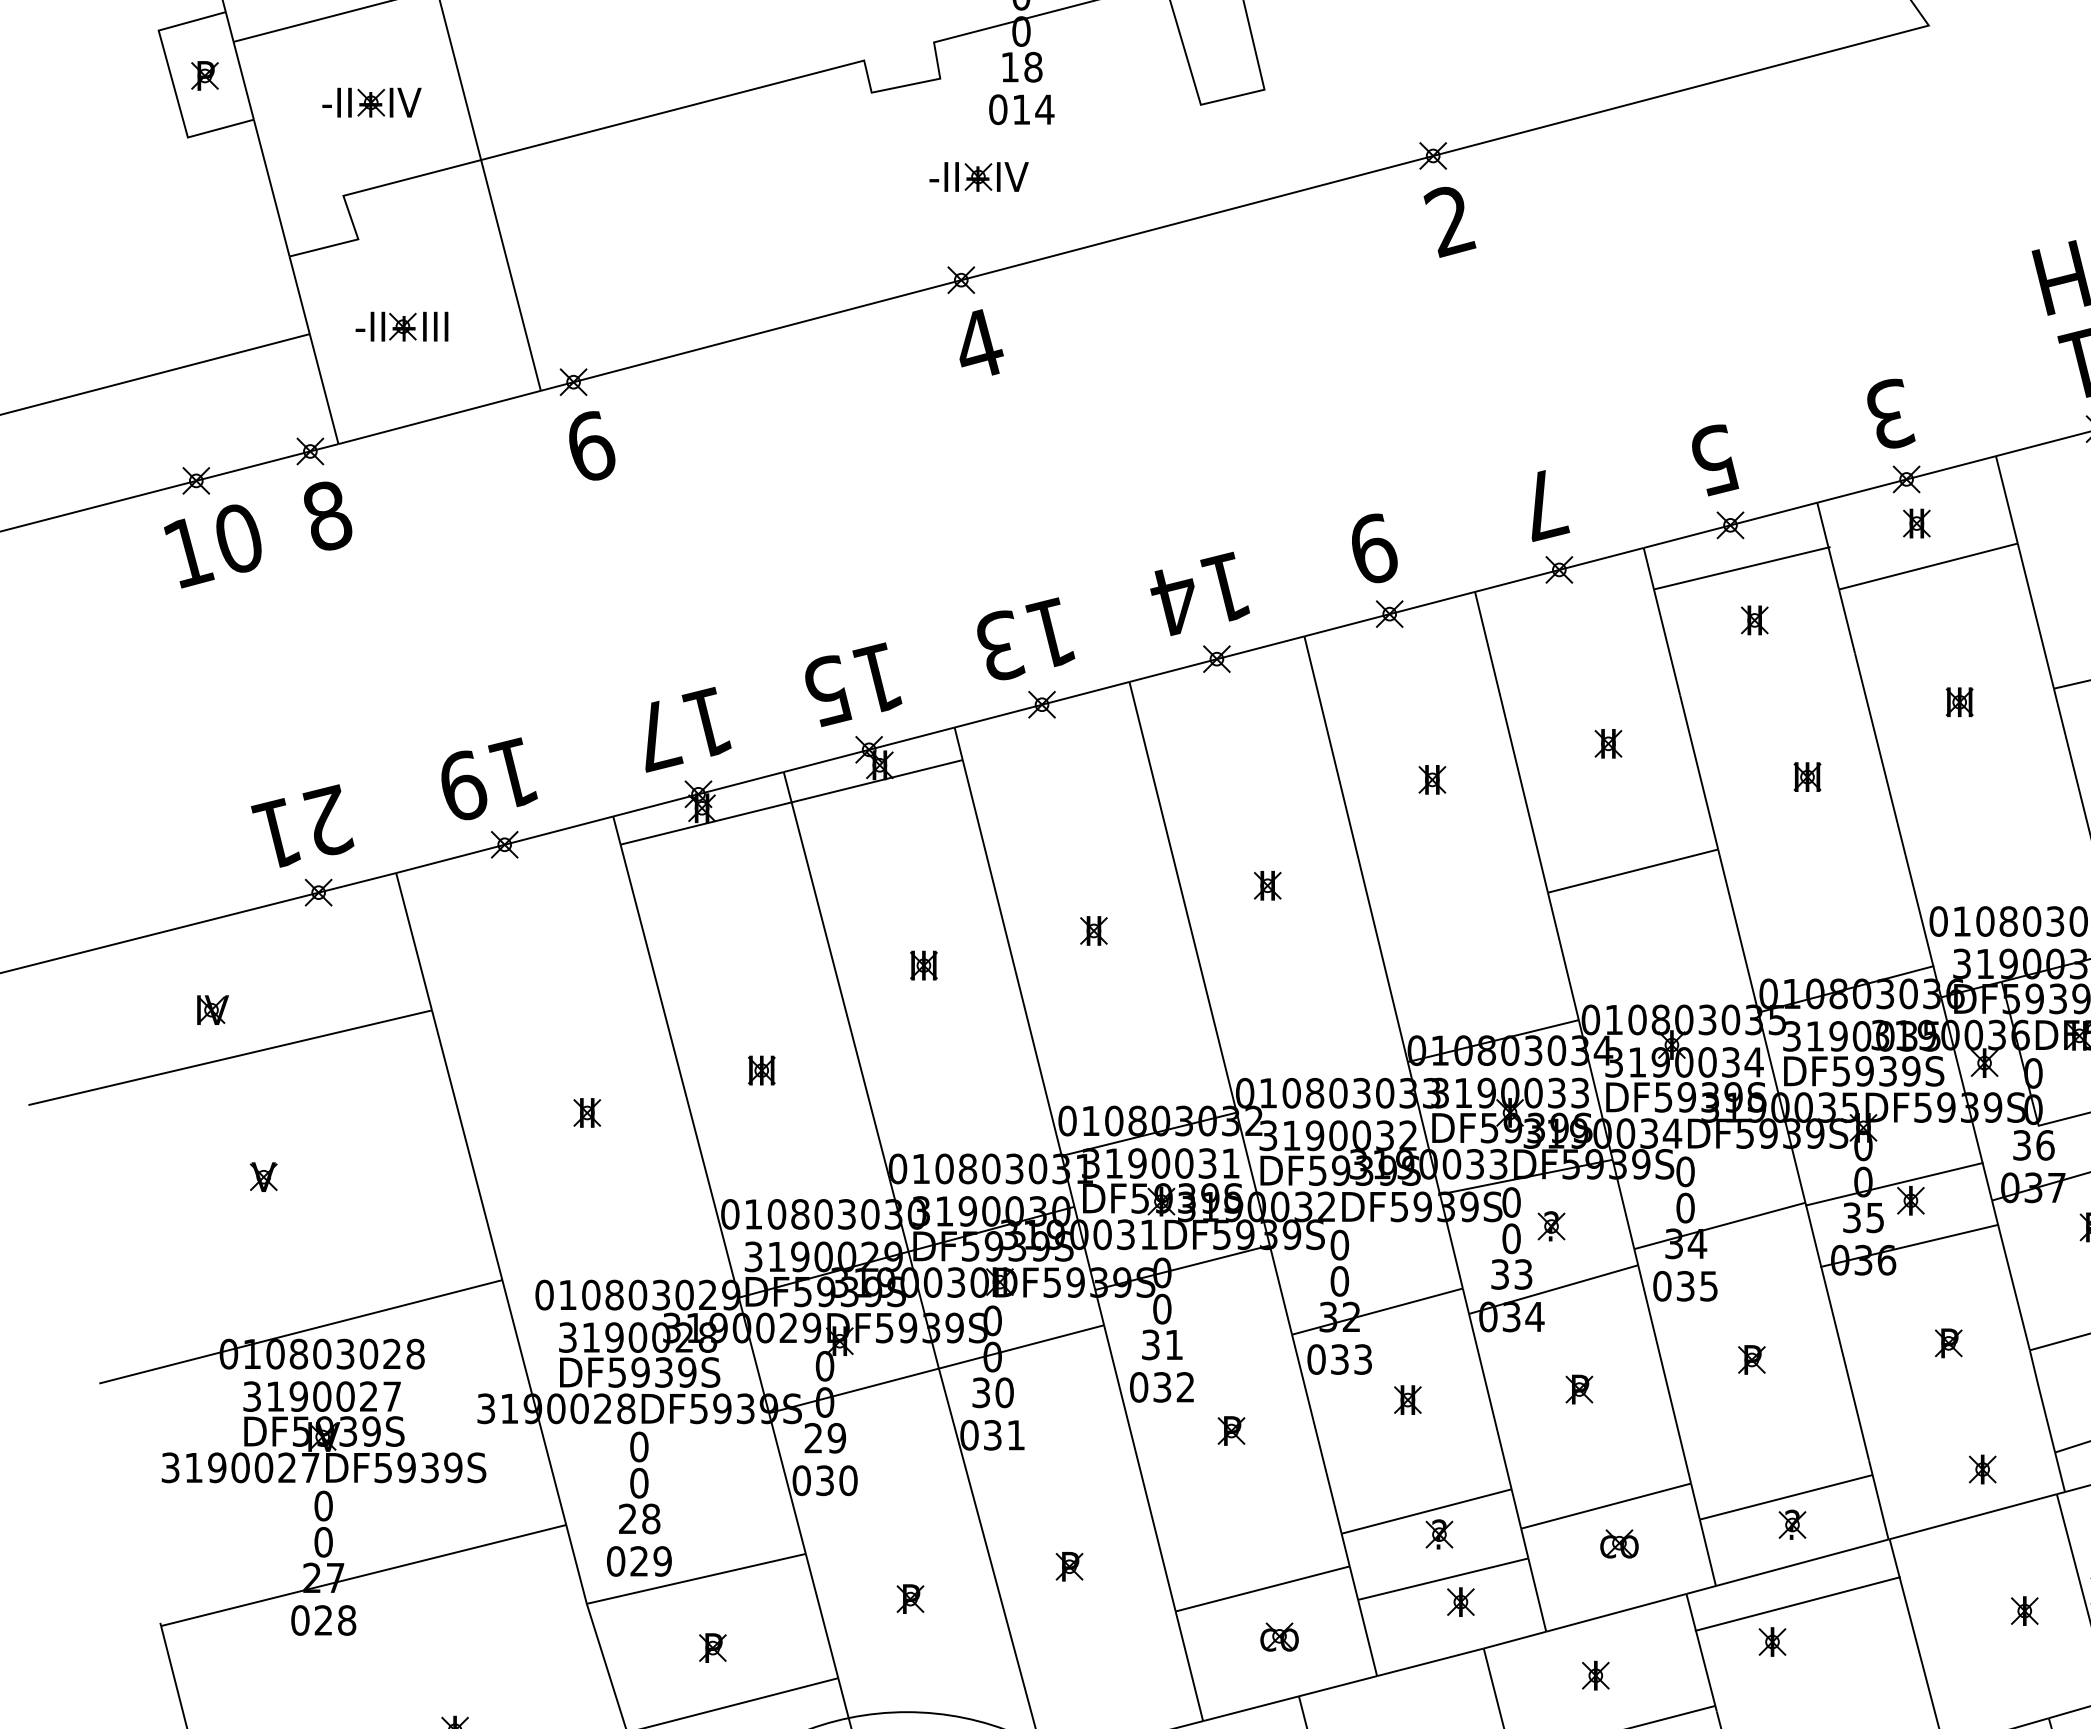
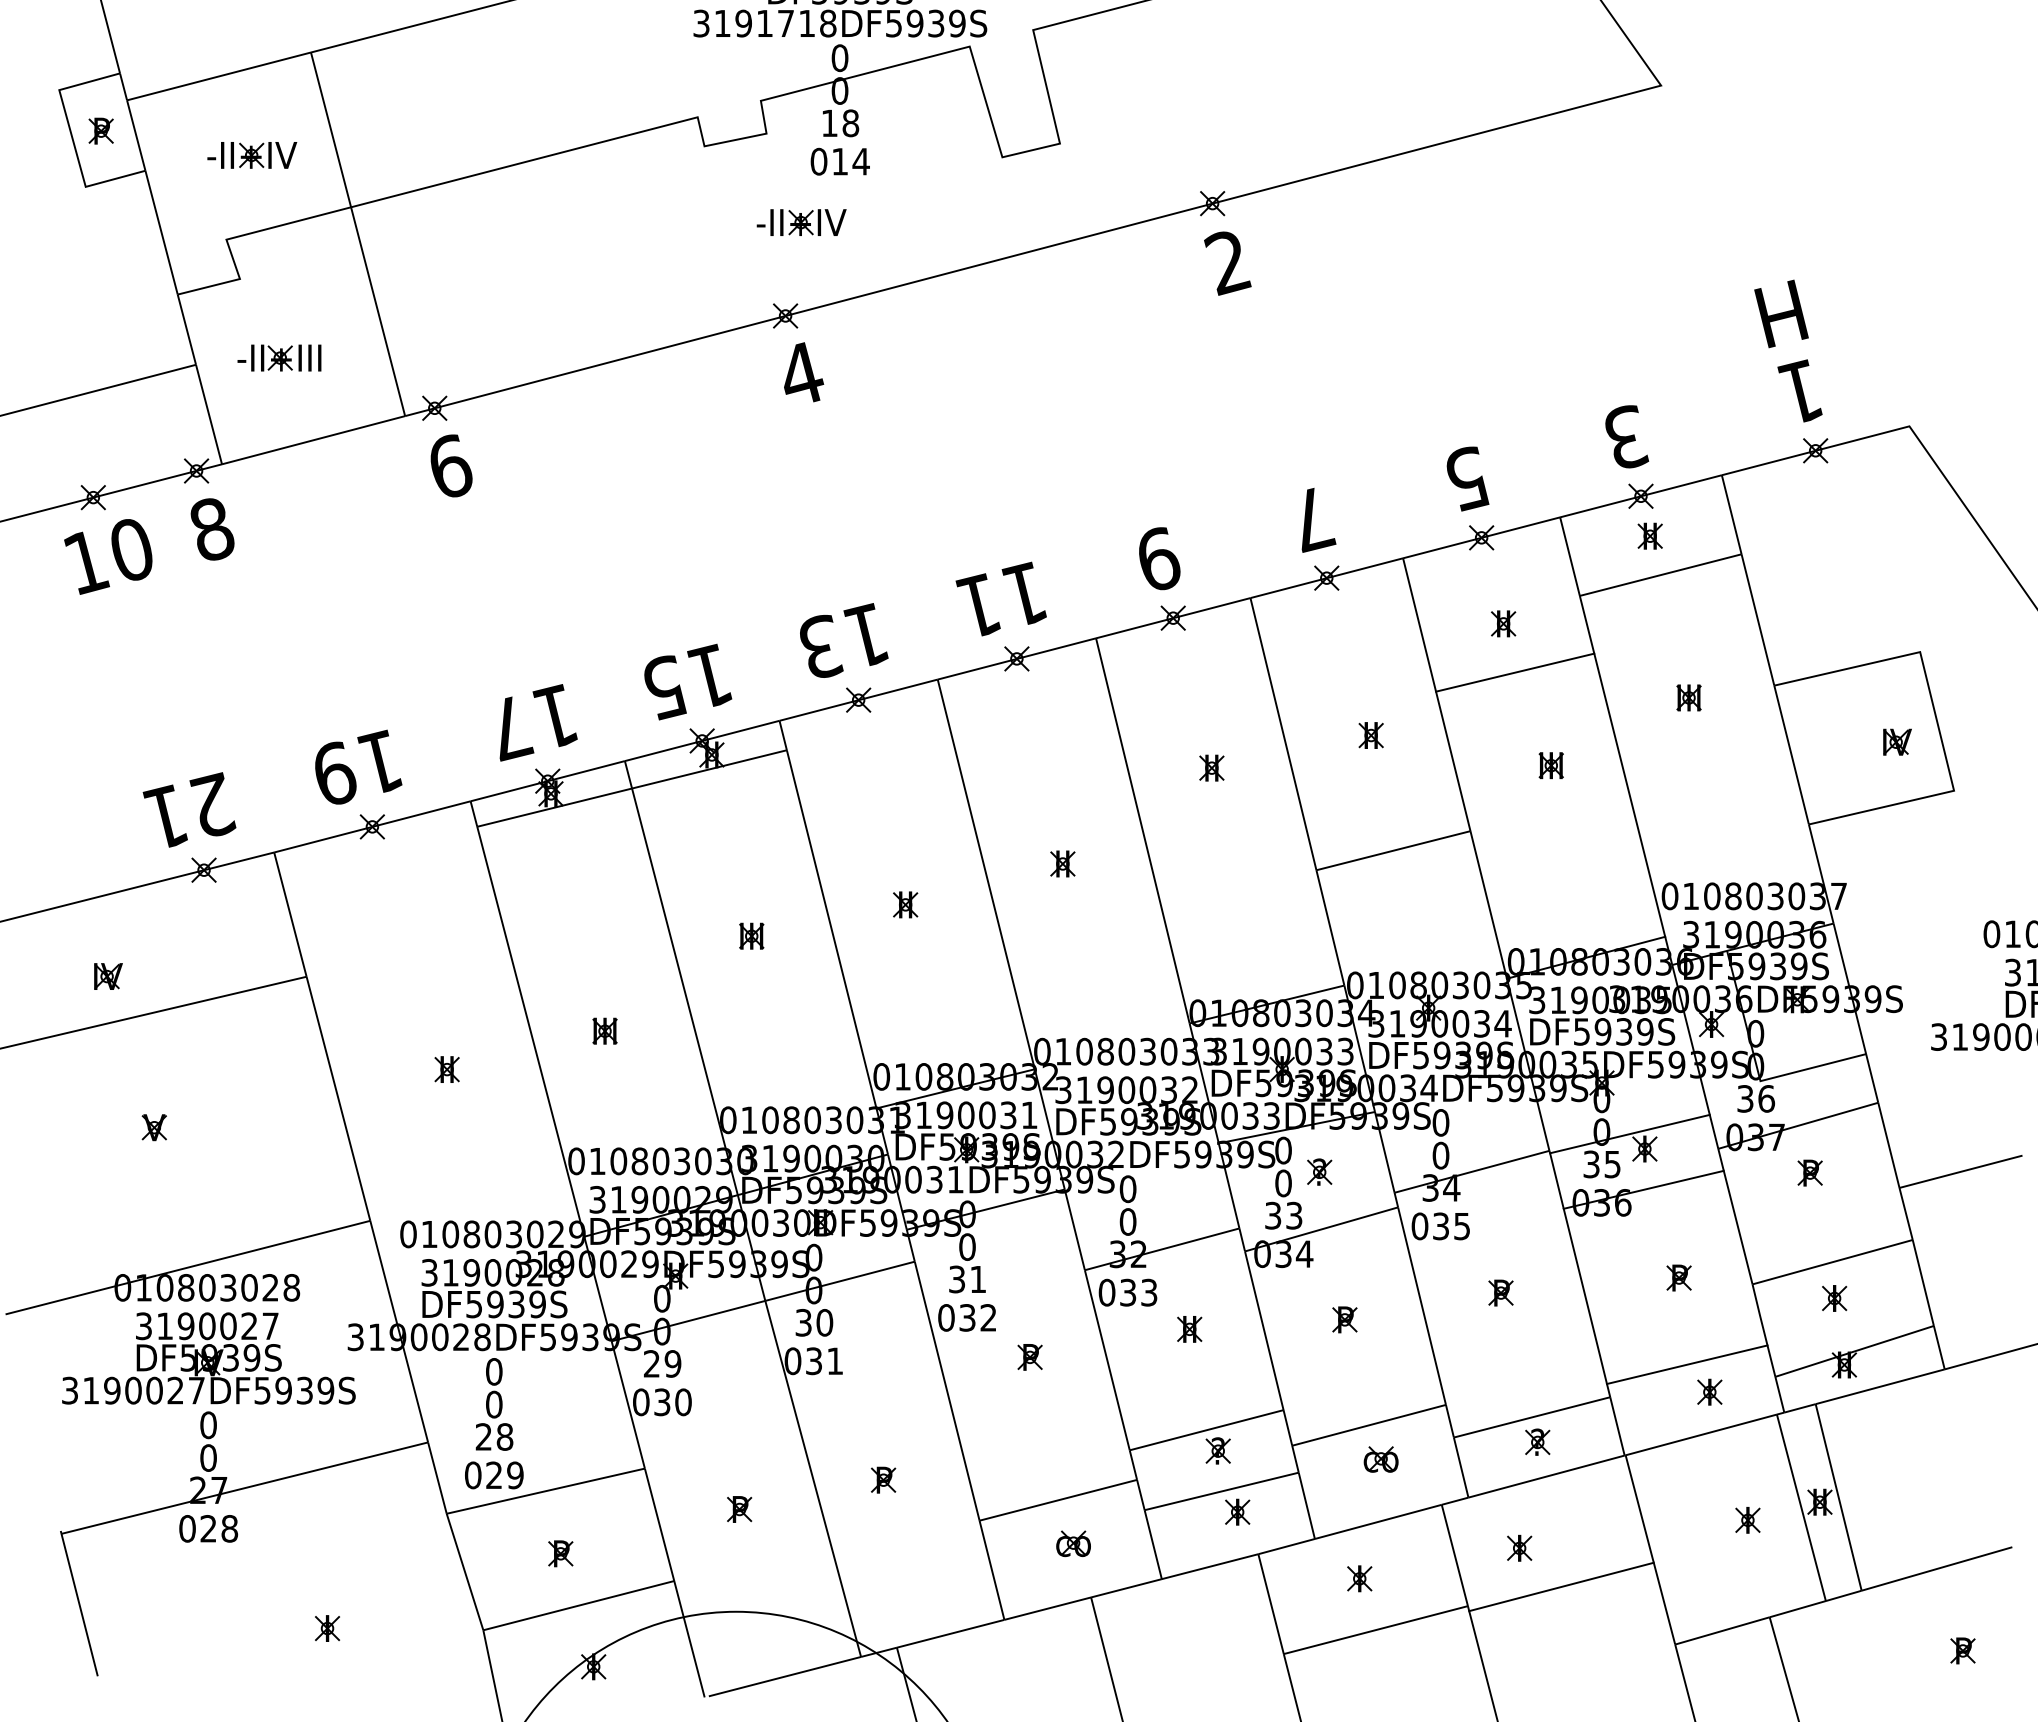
line: (1742, 568) -> (1515, 672), moved
text: (1173, 600) -> (977, 605), 14 -> 11
line: (1956, 1438) -> (1686, 1364), added
line: (1797, 1603) -> (1561, 1586), moved

